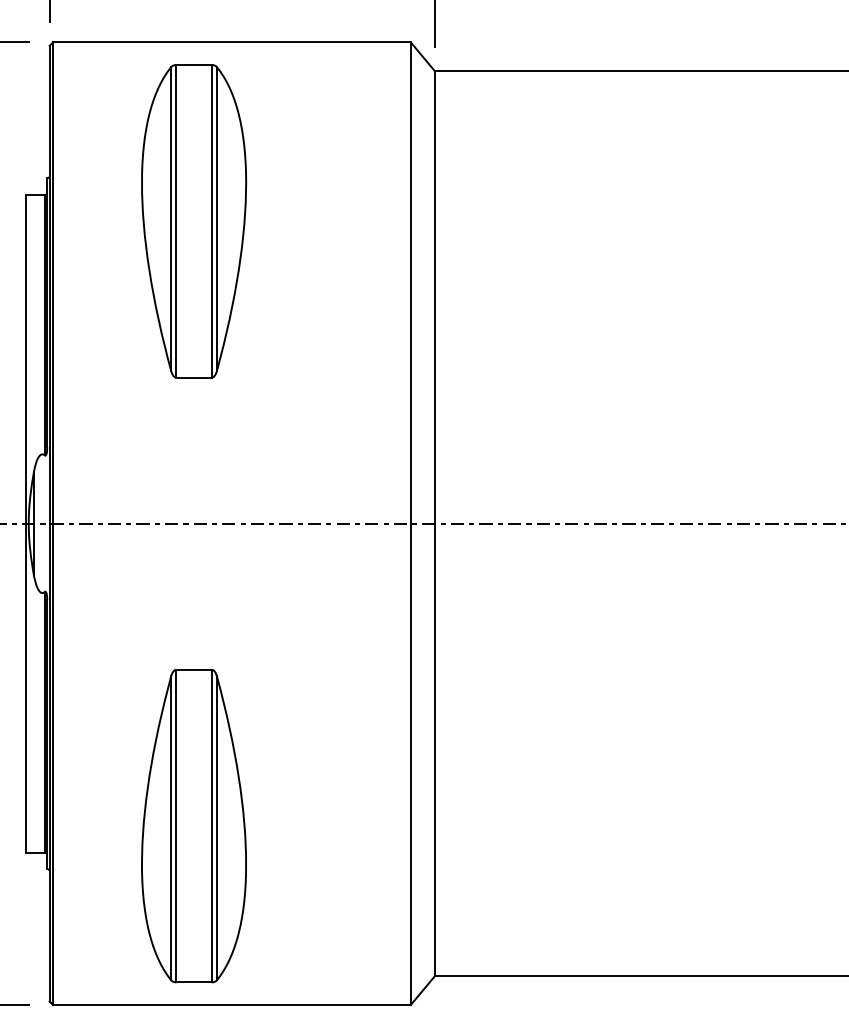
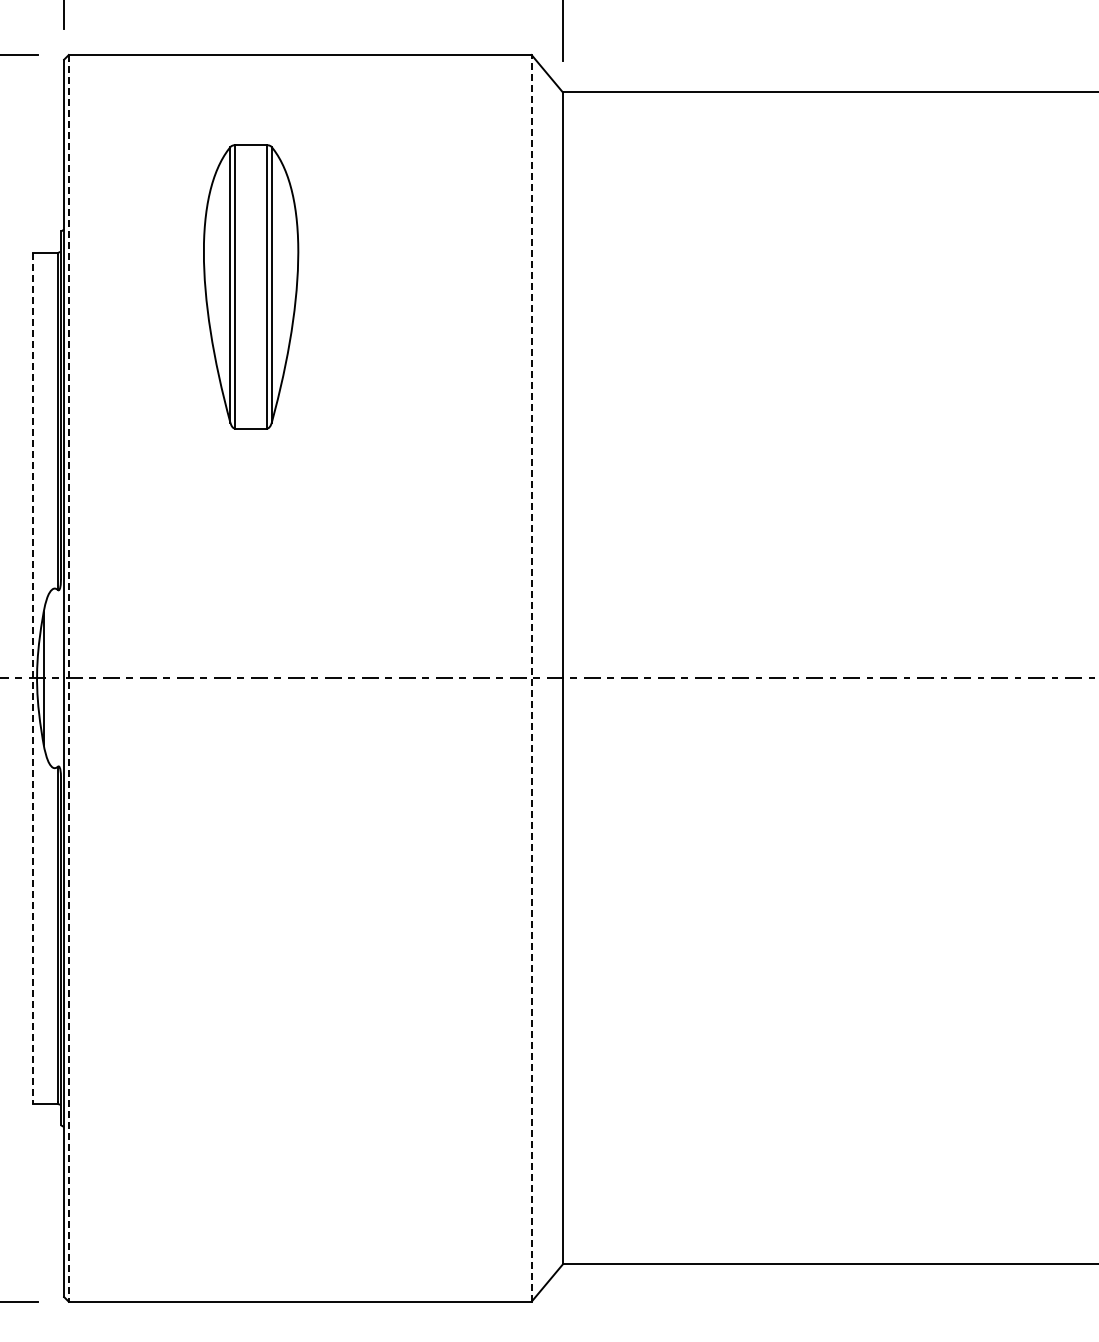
part: (193, 221) -> (250, 286), size x0.7
line: (25, 523) -> (32, 678), solid -> dashed
line: (53, 523) -> (68, 678), solid -> dashed
line: (410, 523) -> (531, 677), solid -> dashed
part: (193, 825) -> (250, 1069), removed

